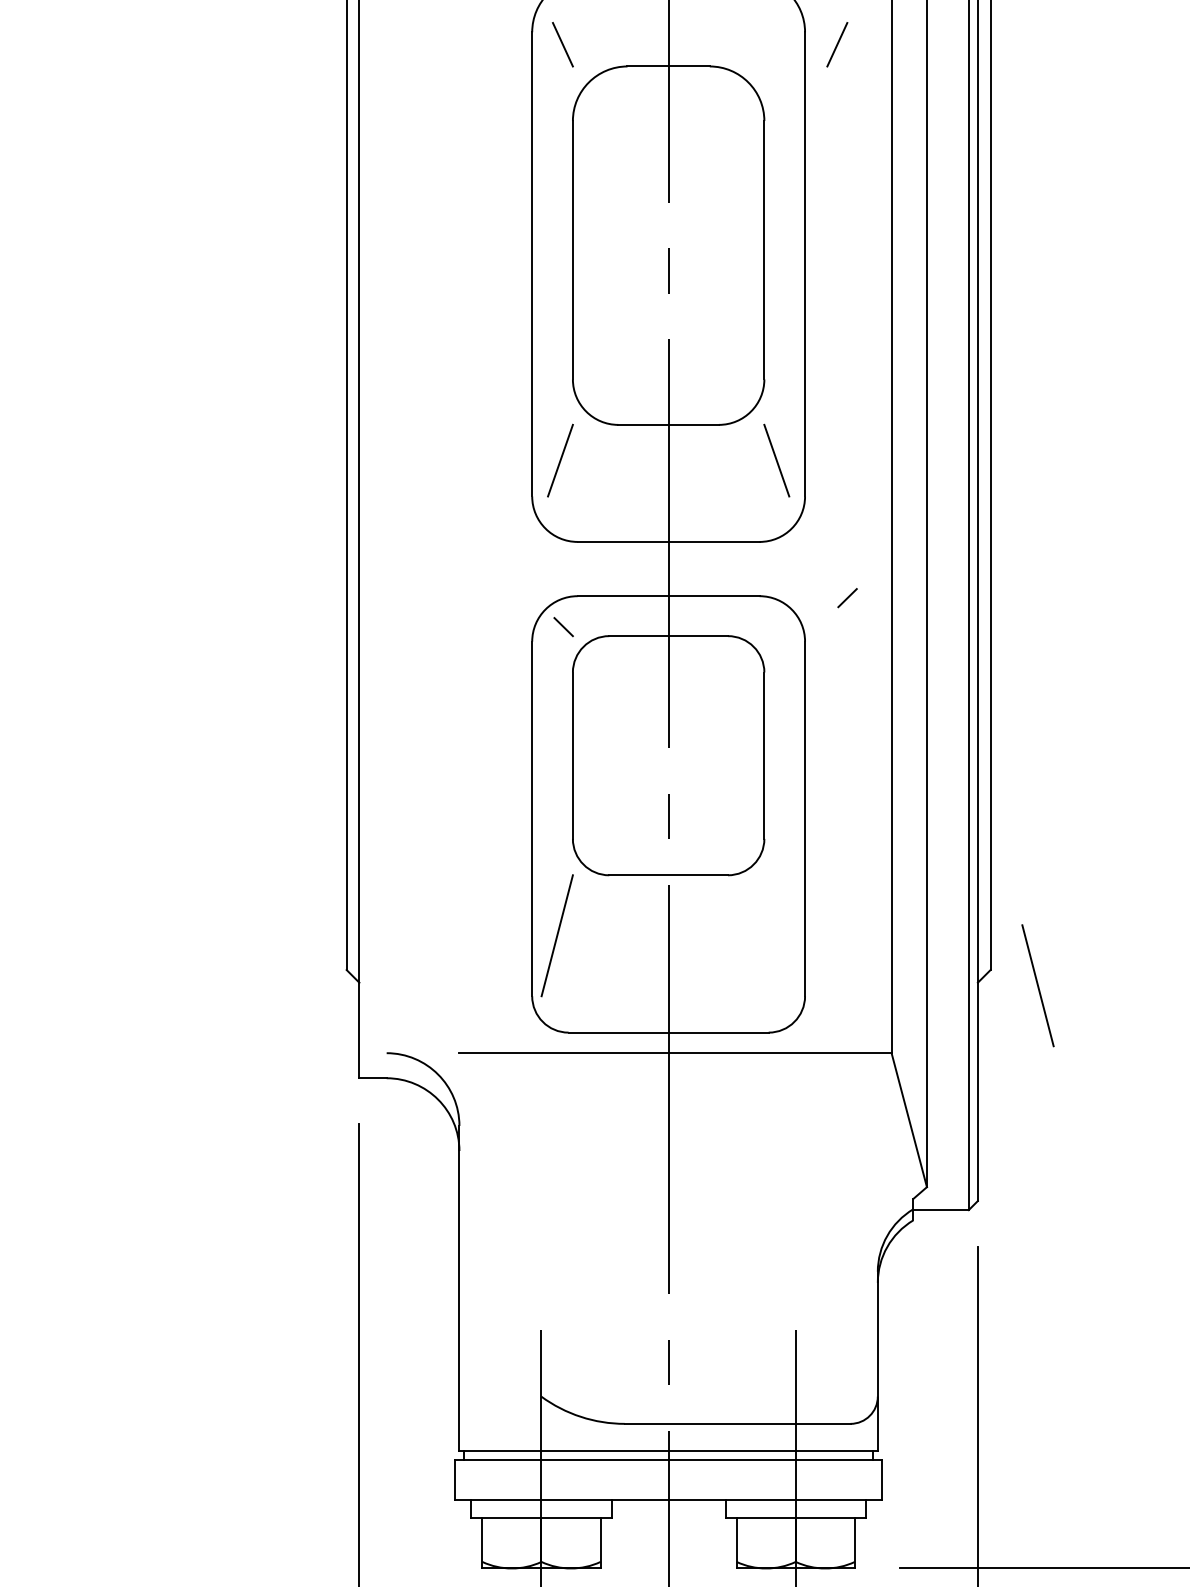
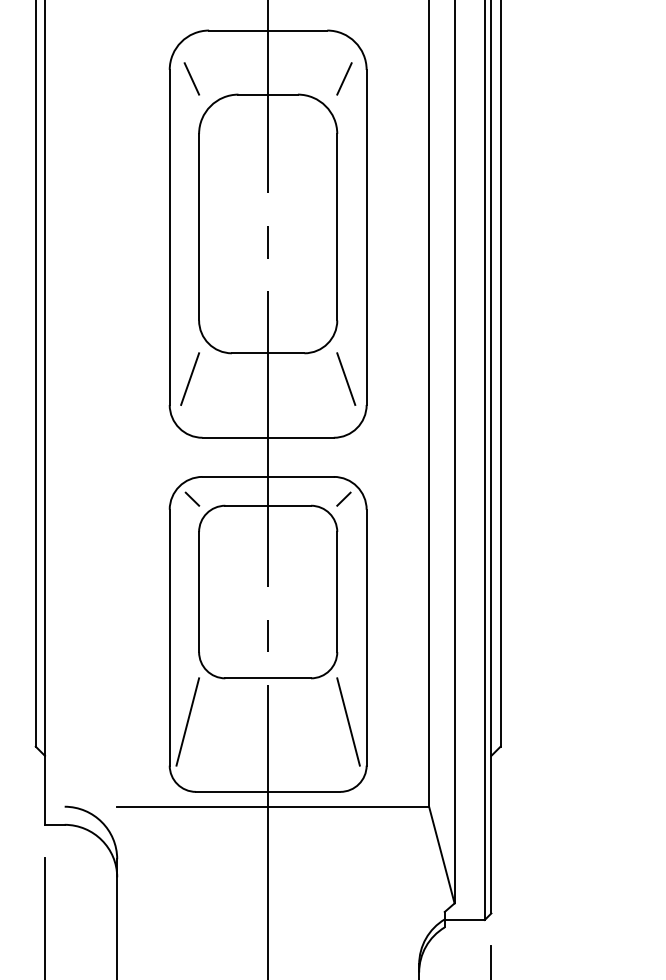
line: (837, 44) -> (344, 78), moved
line: (847, 598) -> (343, 499), moved
line: (1037, 985) -> (348, 721), moved

